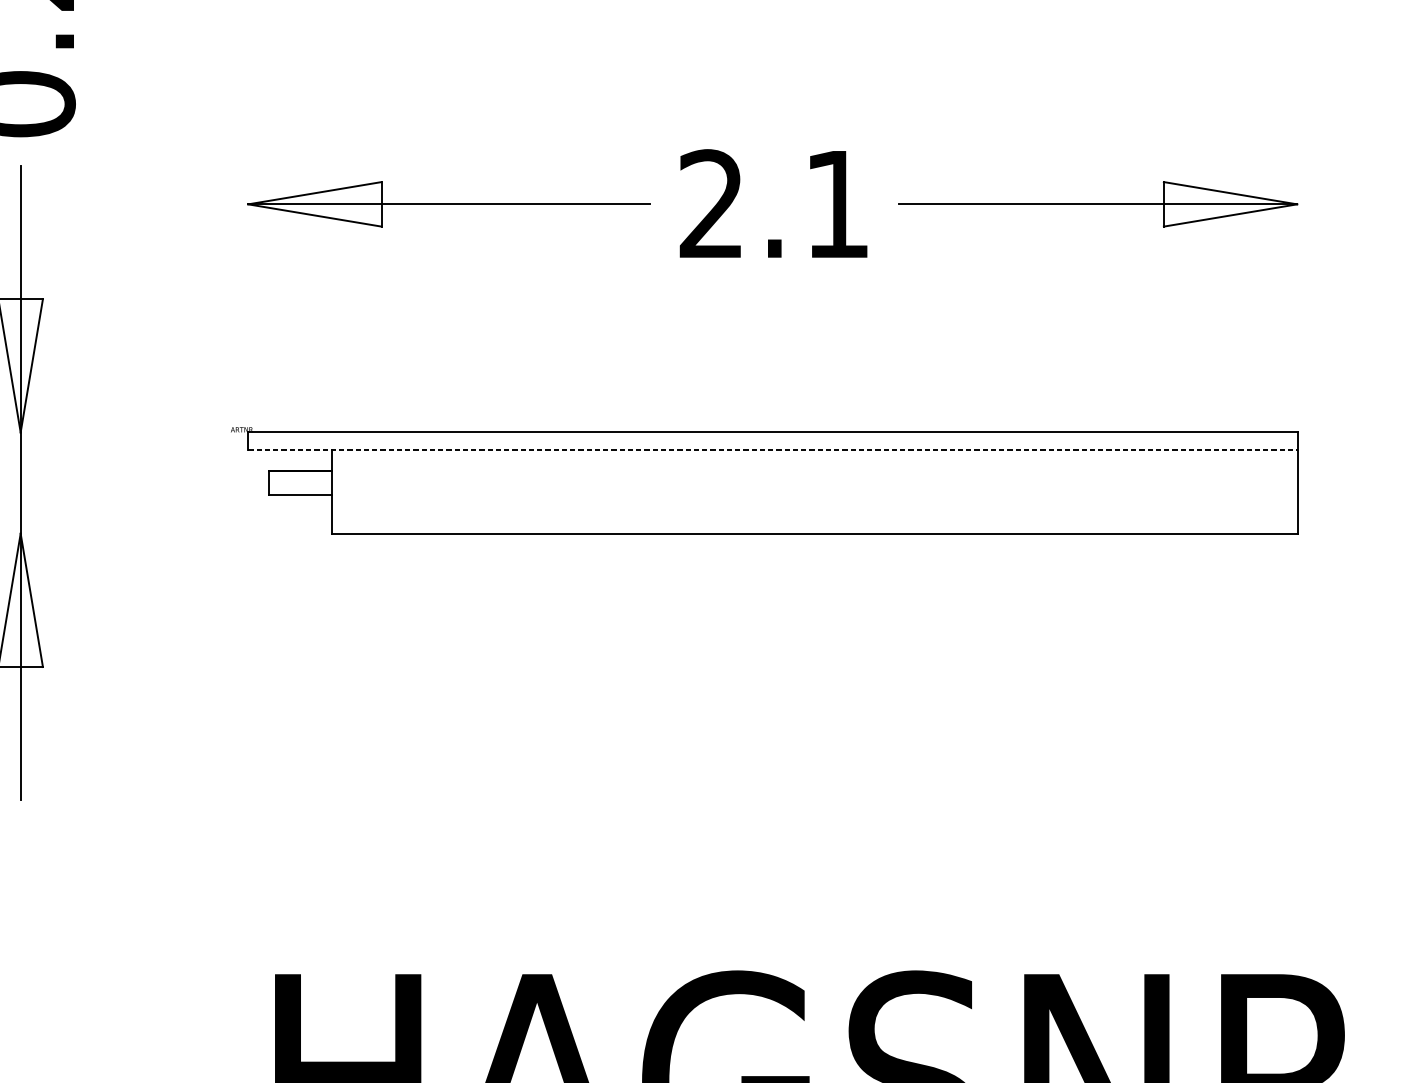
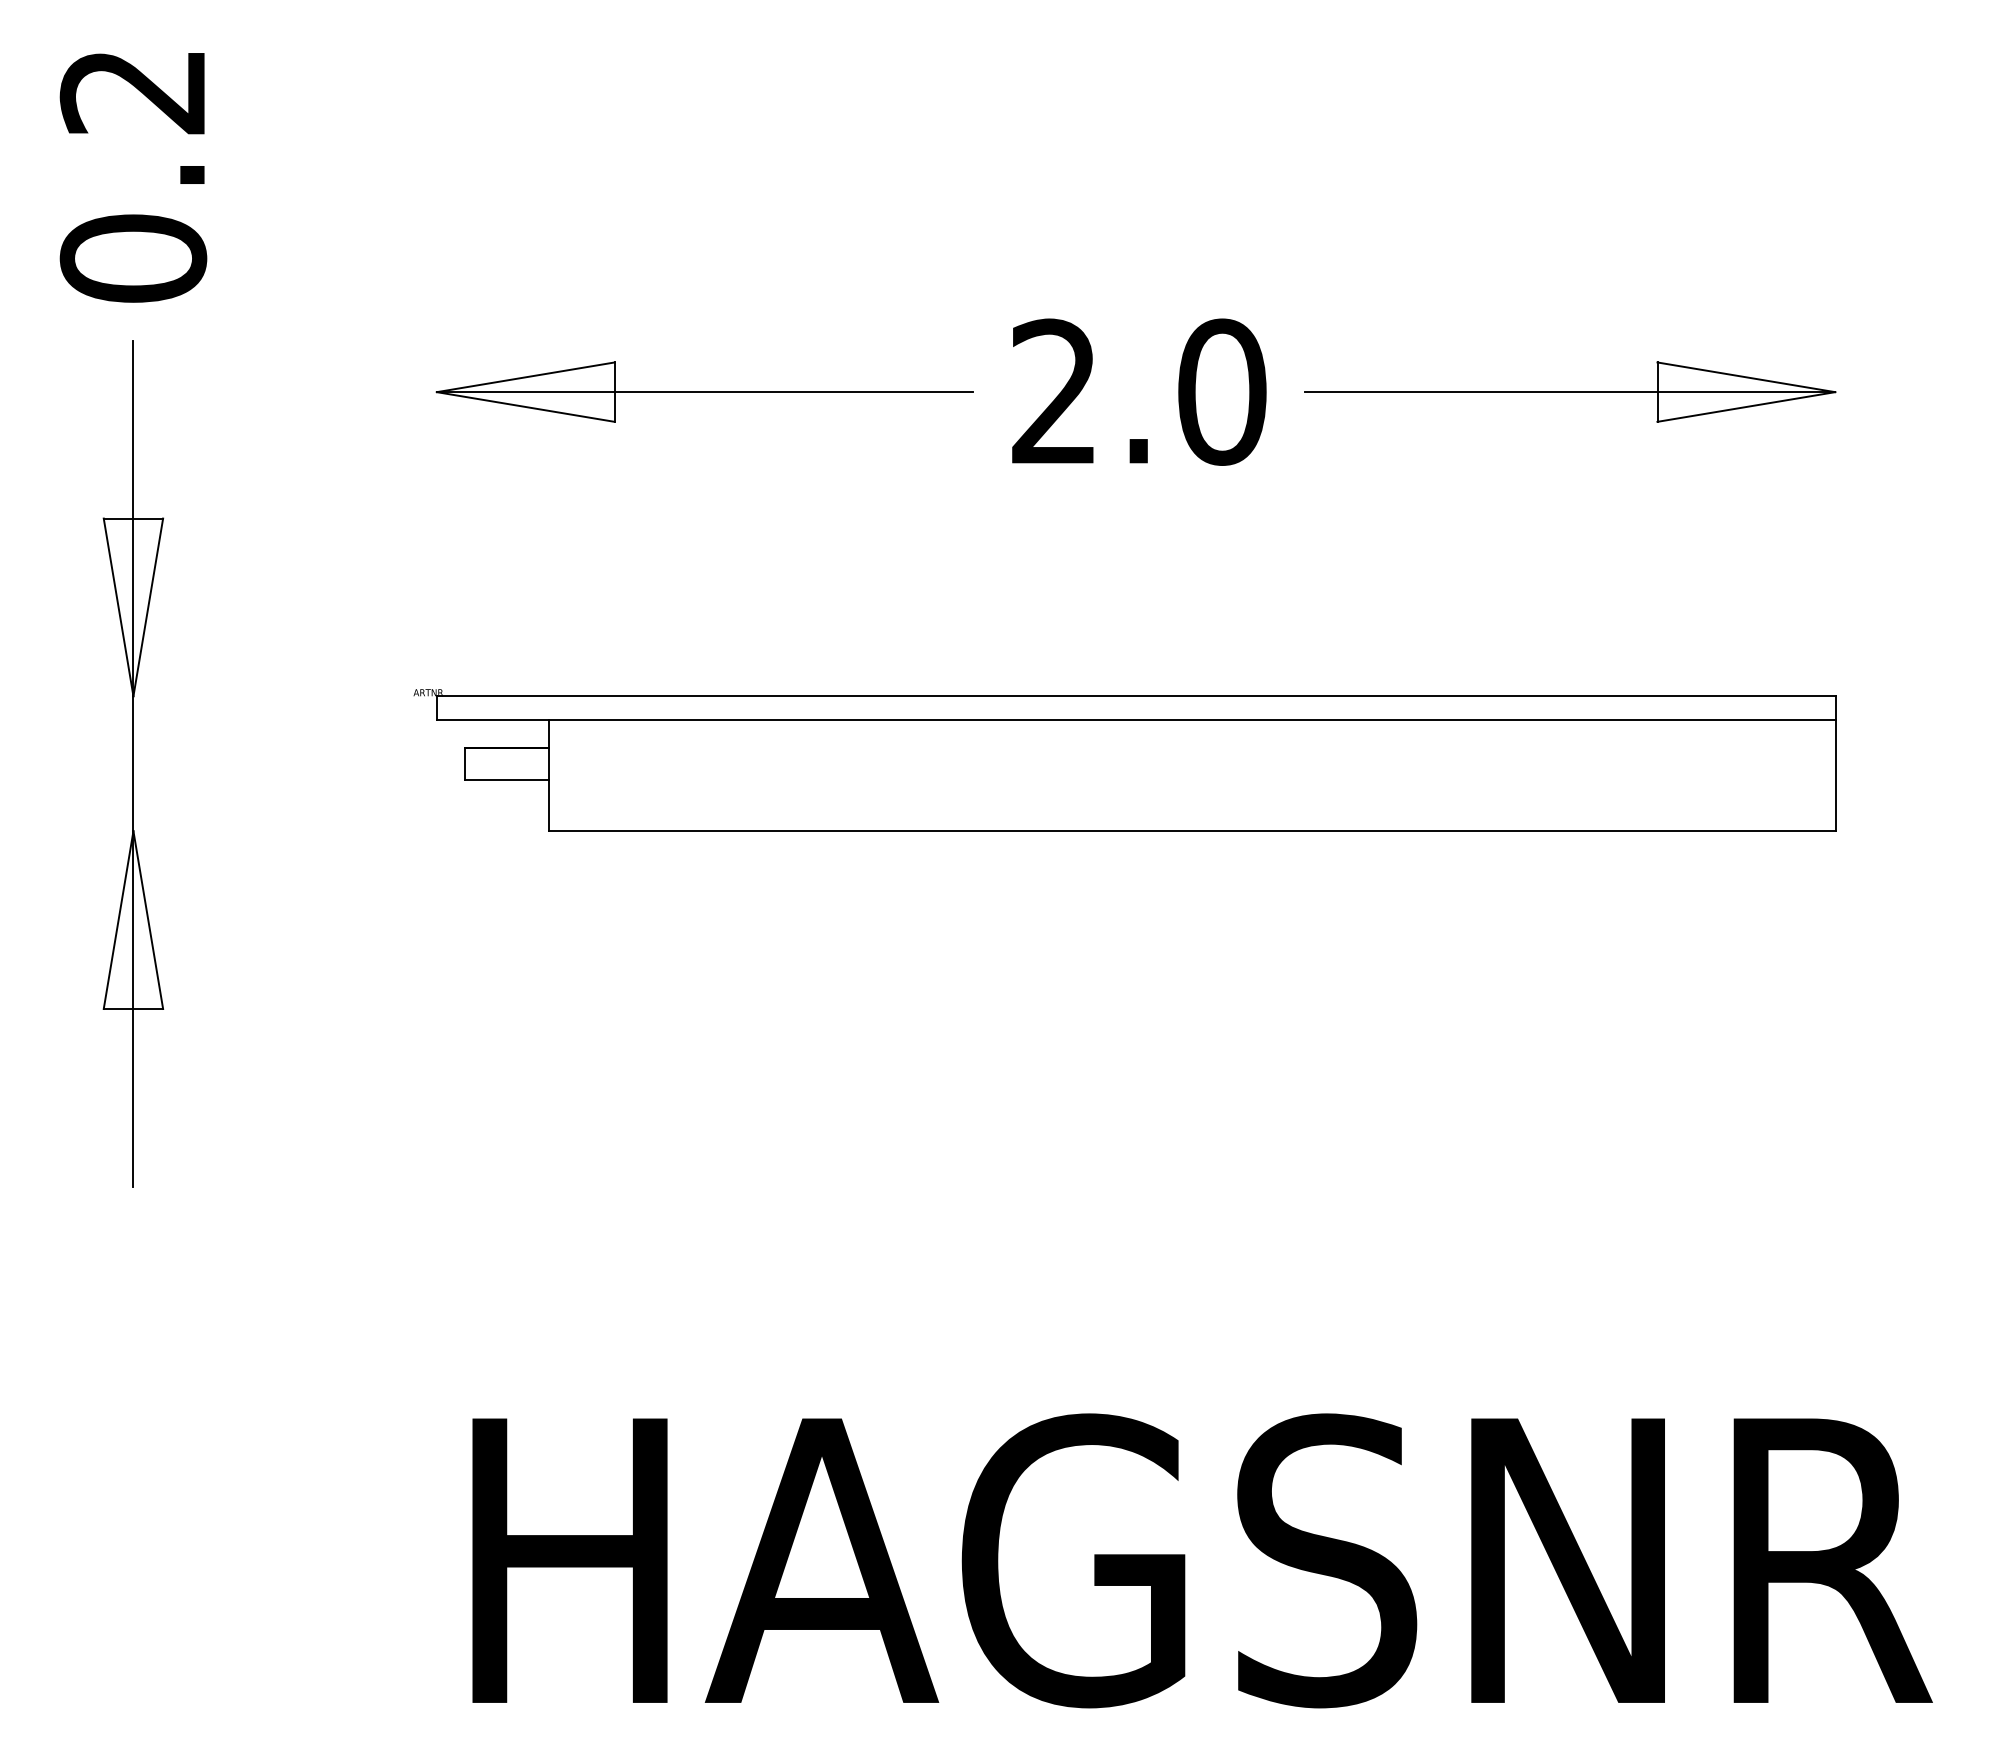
text: (837, 203) -> (1222, 391), 2.1 -> 2.0
line: (773, 449) -> (1136, 719), dashed -> solid

